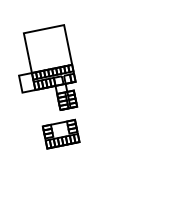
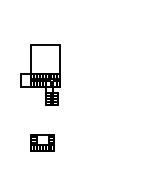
part: (60, 134) -> (42, 142), moved

